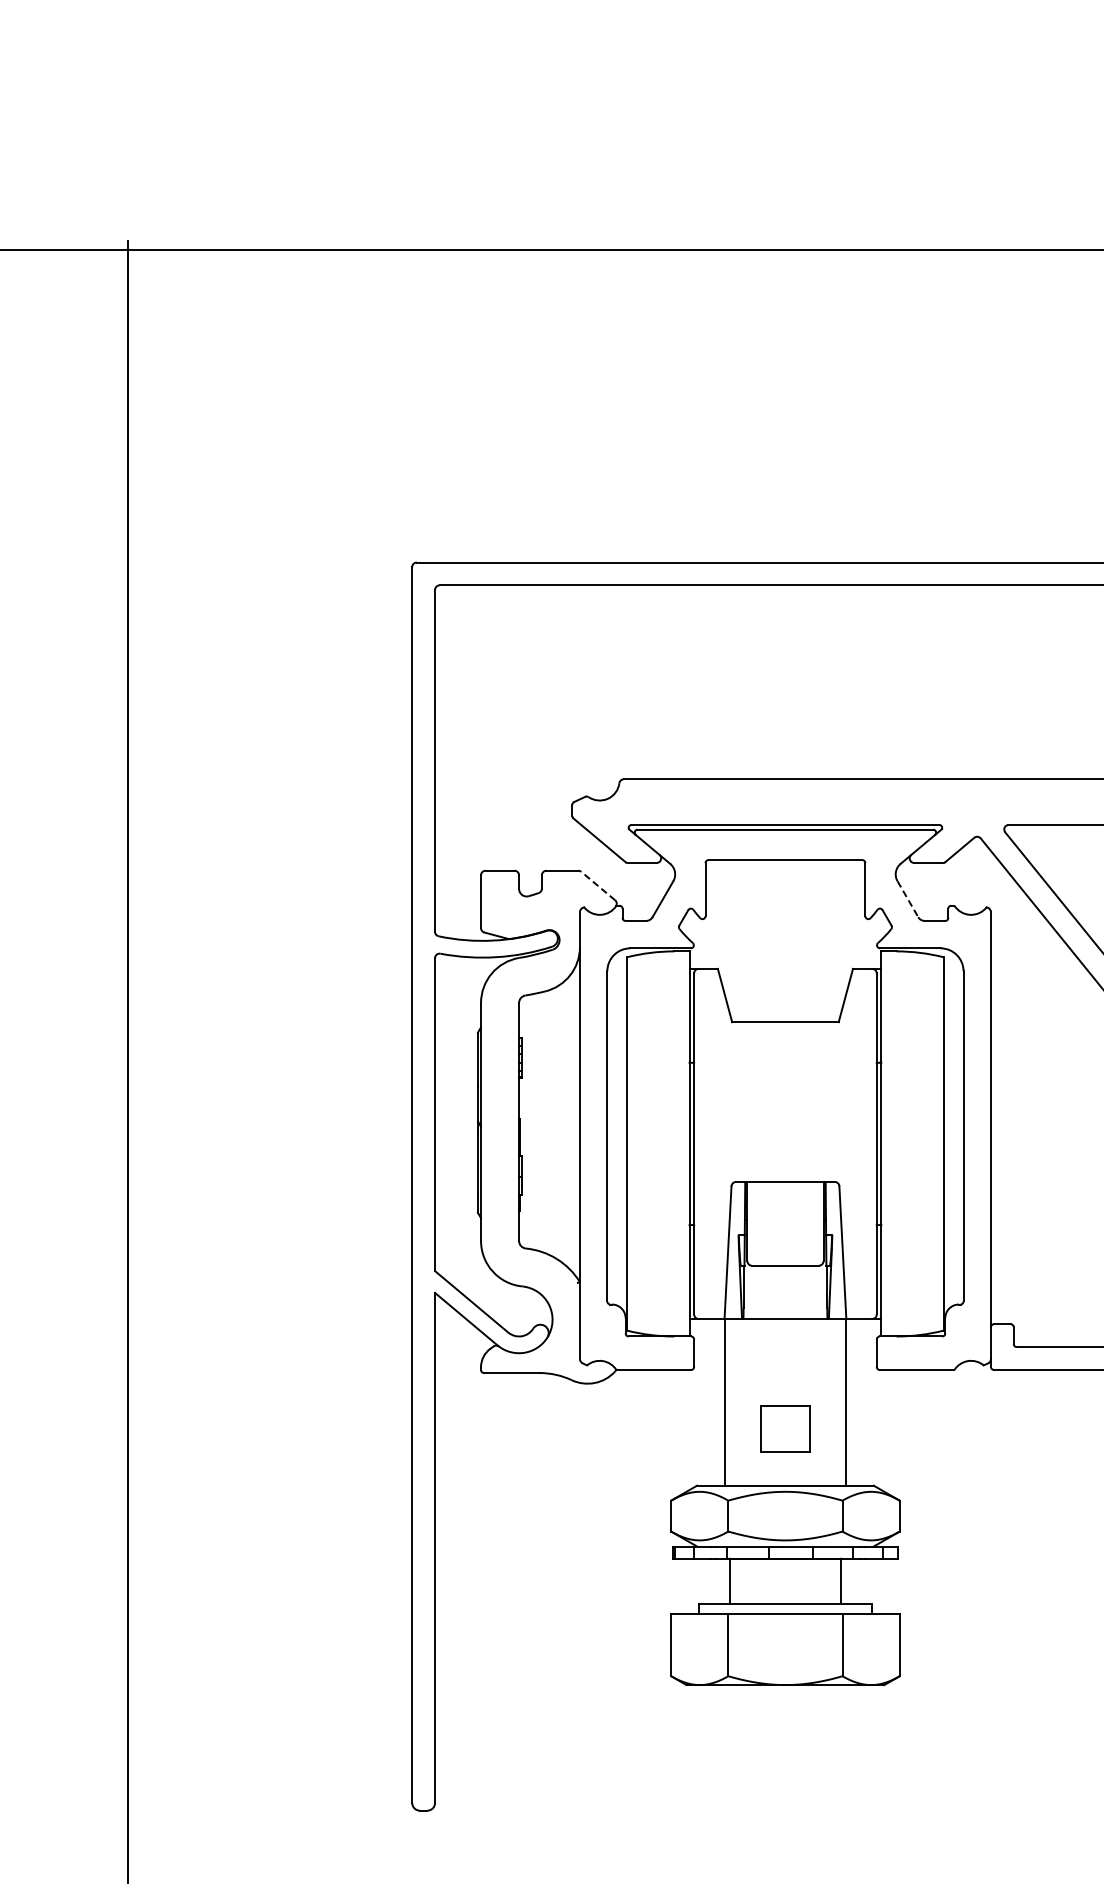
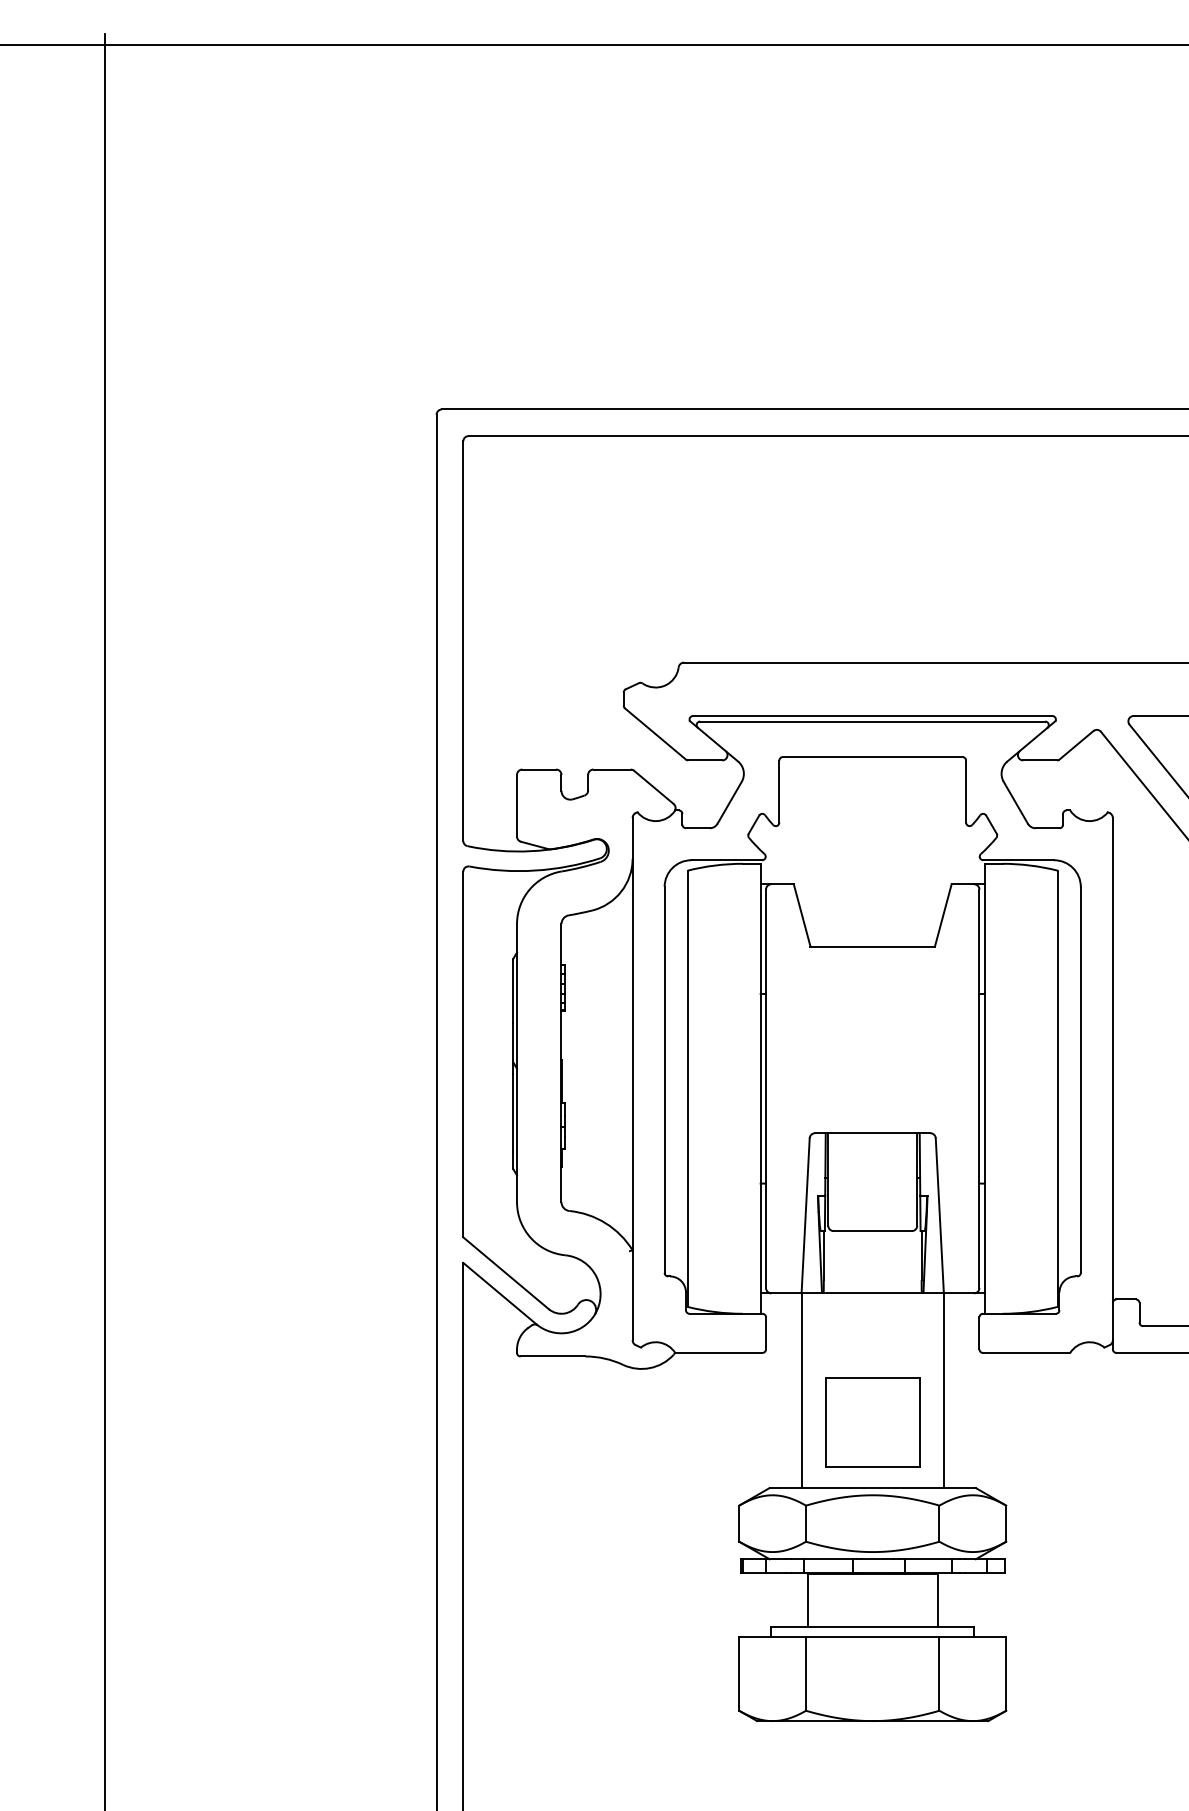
line: (597, 885) -> (653, 786), dashed -> solid
line: (907, 899) -> (1015, 803), dashed -> solid
part: (785, 1428) -> (872, 1421), size x1.67

